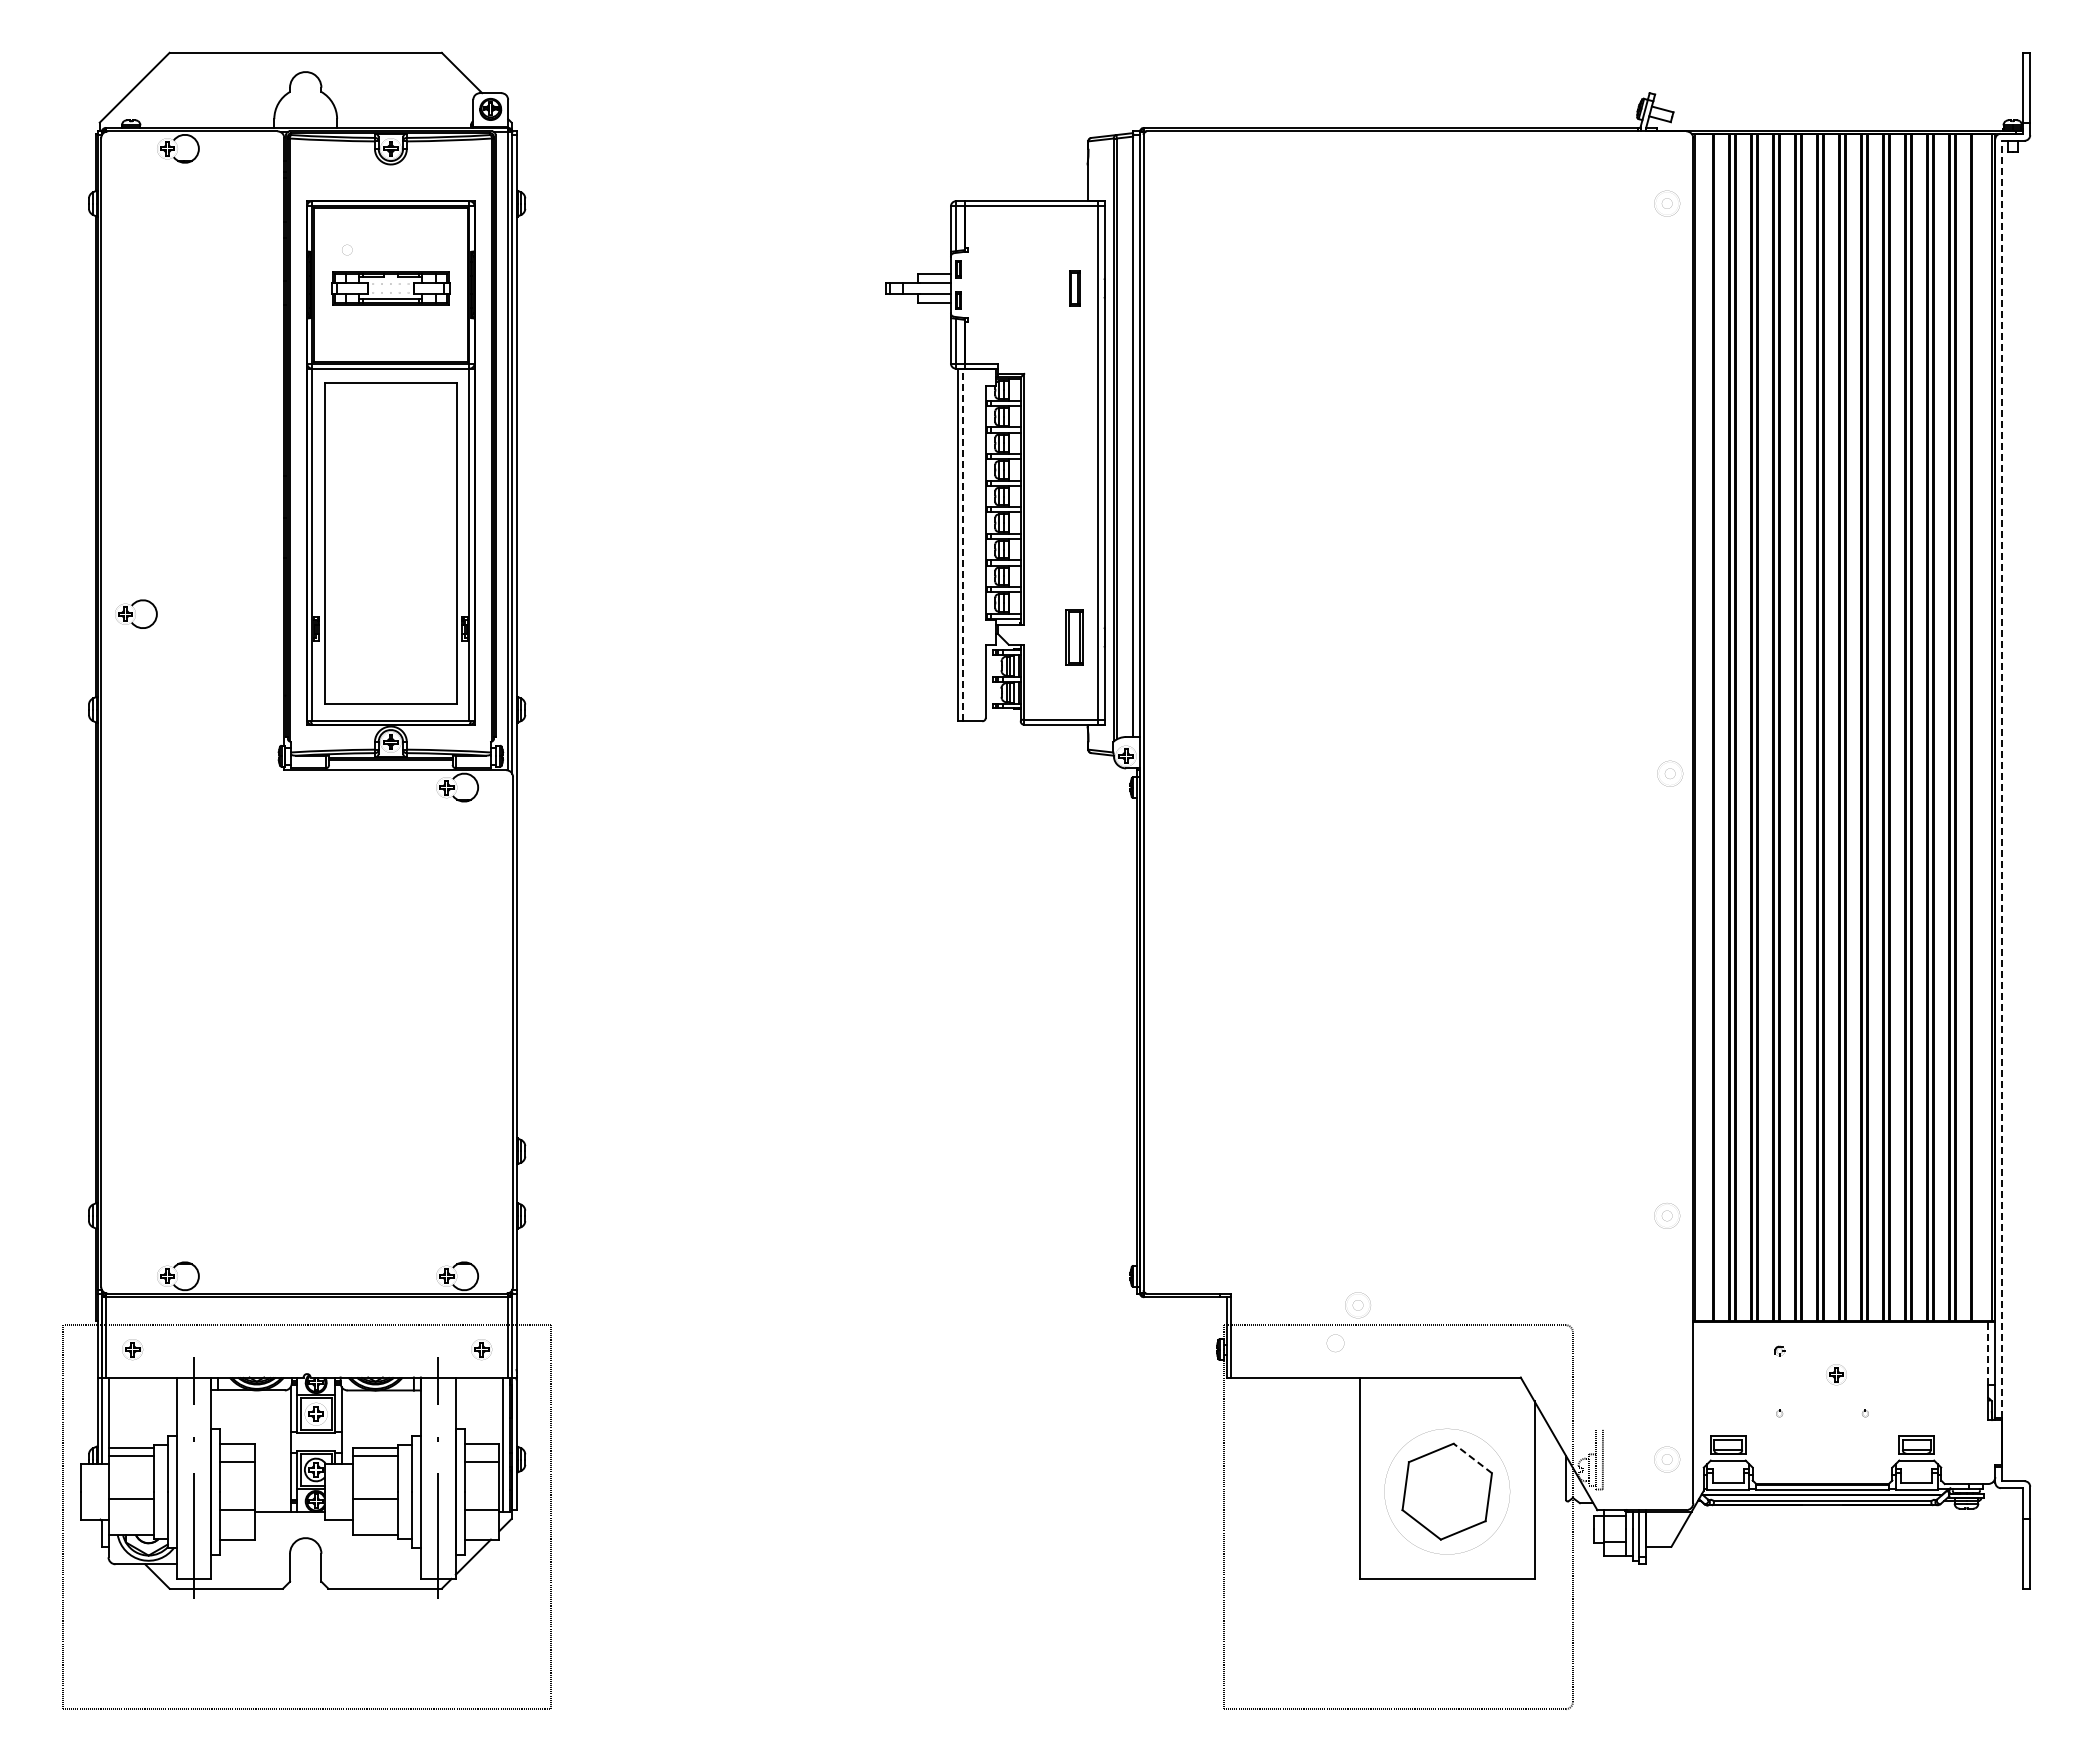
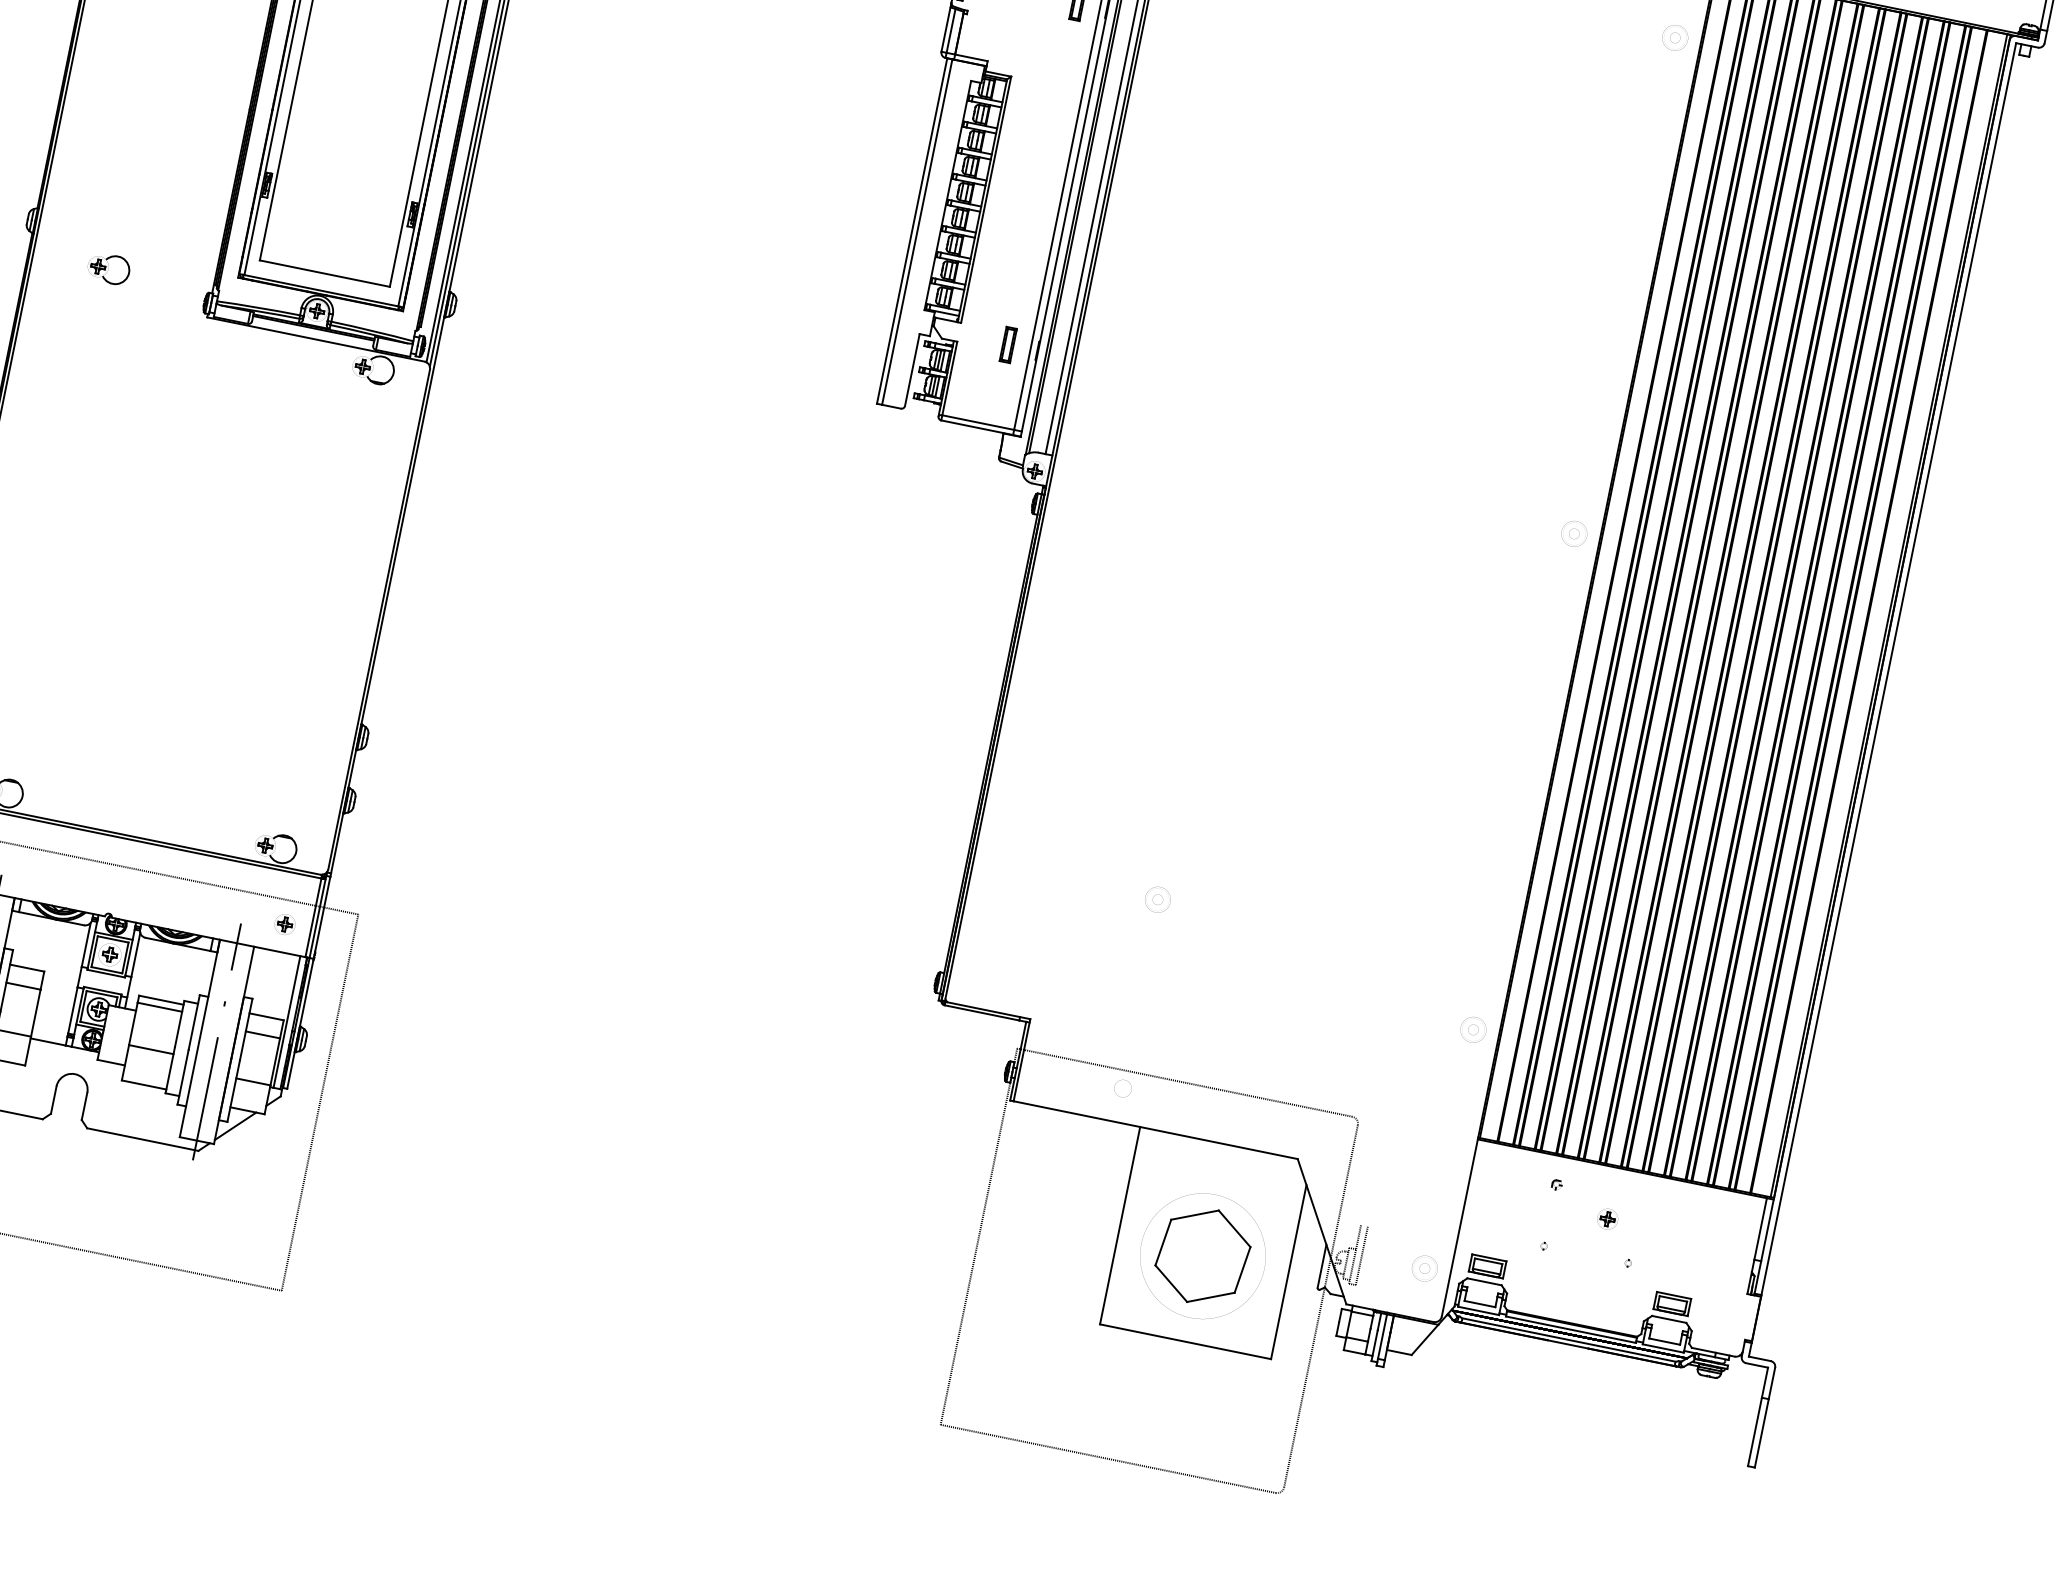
line: (963, 544) -> (917, 231), dashed -> solid
part: (136, 613) -> (109, 268), moved
part: (1074, 637) -> (1007, 344), size x0.62
part: (1670, 773) -> (1574, 533), moved
line: (2002, 779) -> (1889, 669), dashed -> solid
part: (1357, 1305) -> (1157, 899), moved
line: (1988, 1353) -> (1760, 1228), dashed -> solid
line: (1472, 1458) -> (1234, 1228), dashed -> solid

